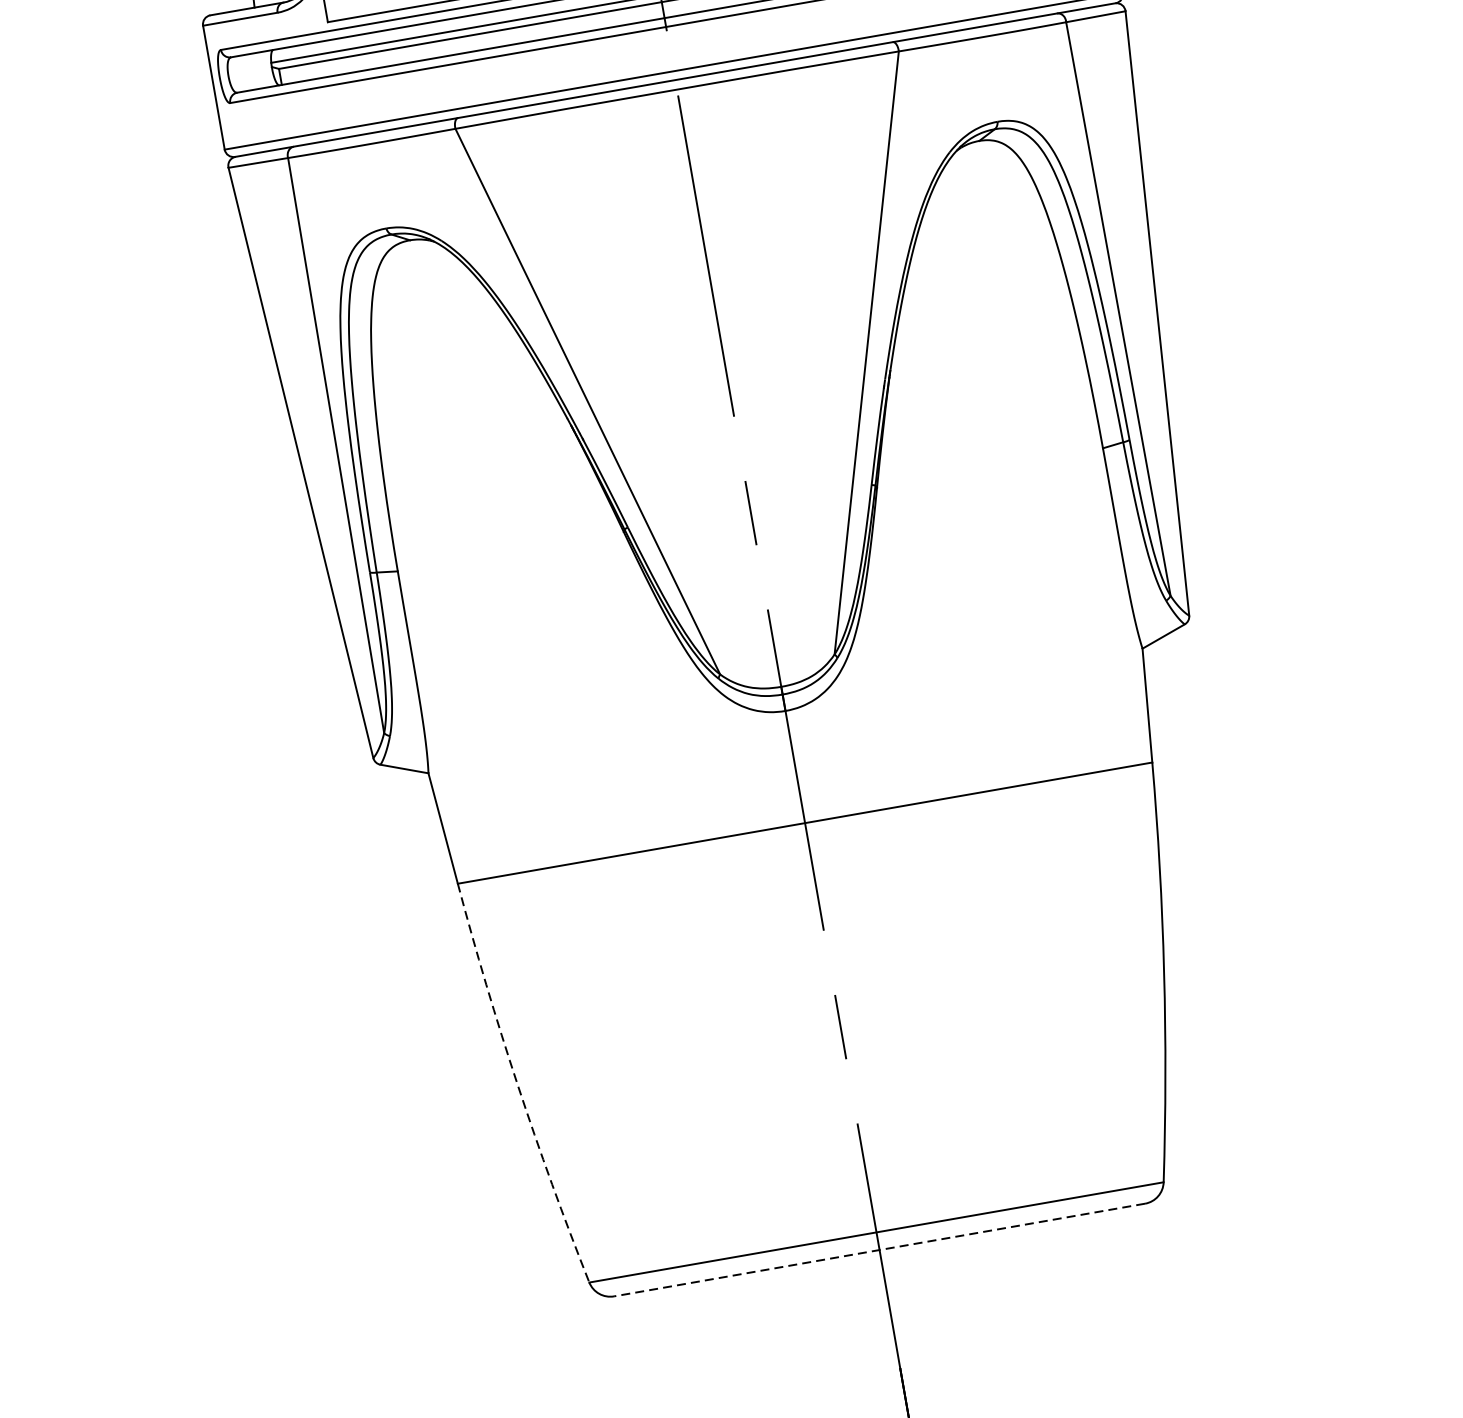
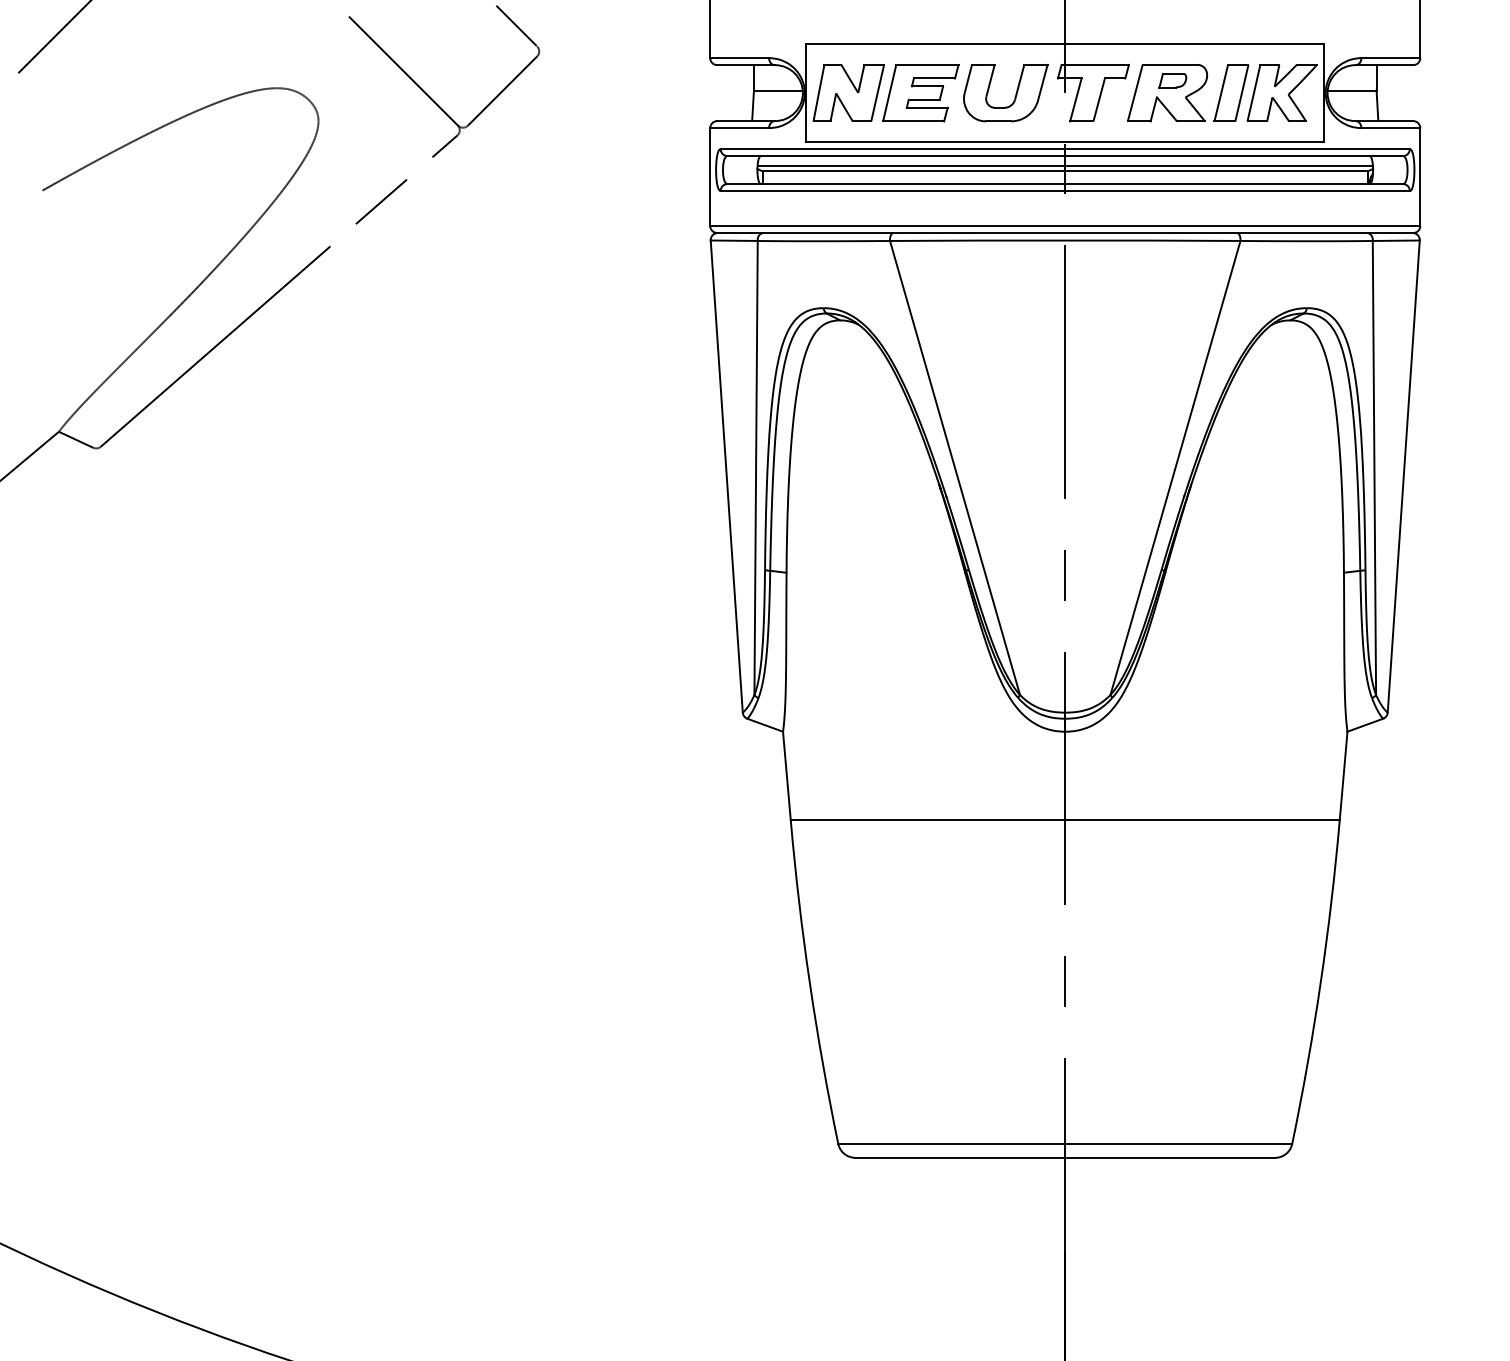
arc: (517, 1084) -> (809, 982), dashed -> solid
line: (879, 1249) -> (1065, 1157), dashed -> solid

